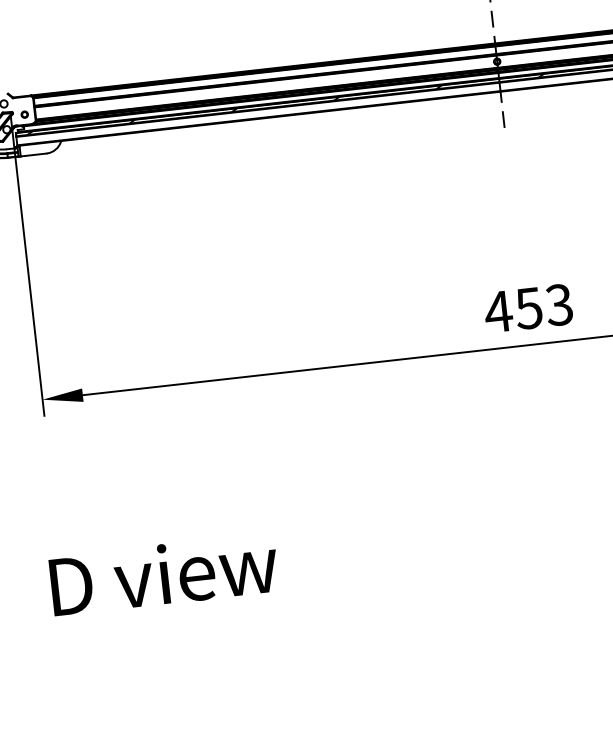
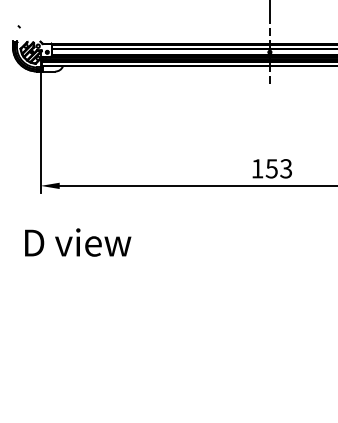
text: (498, 311) -> (257, 168), 453 -> 153
text: (164, 574) -> (78, 242), moved

